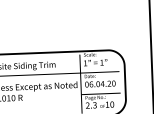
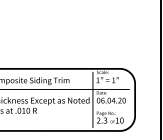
fill: (100, 93) -> (111, 109), removed

